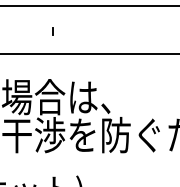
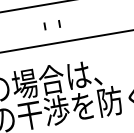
line: (70, 31) -> (59, 23), added

